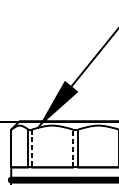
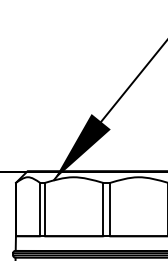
line: (31, 148) -> (44, 209), dashed -> solid
line: (73, 148) -> (103, 209), dashed -> solid

